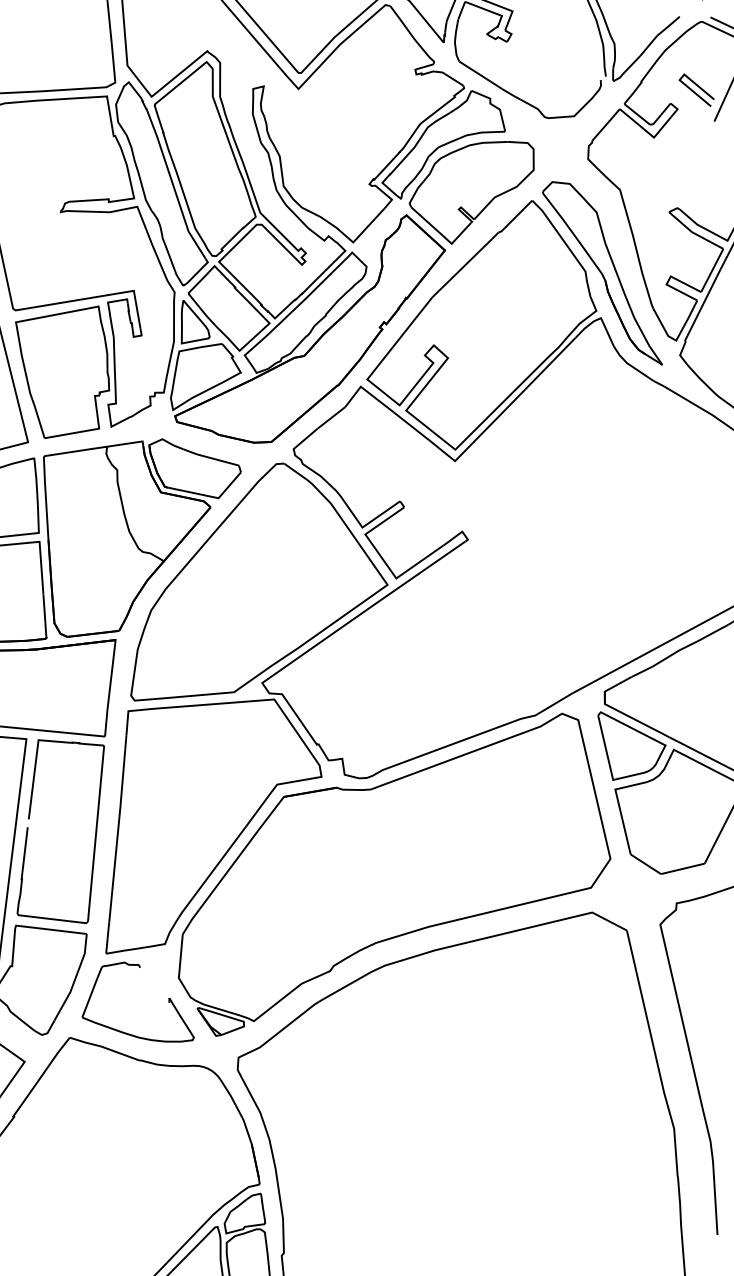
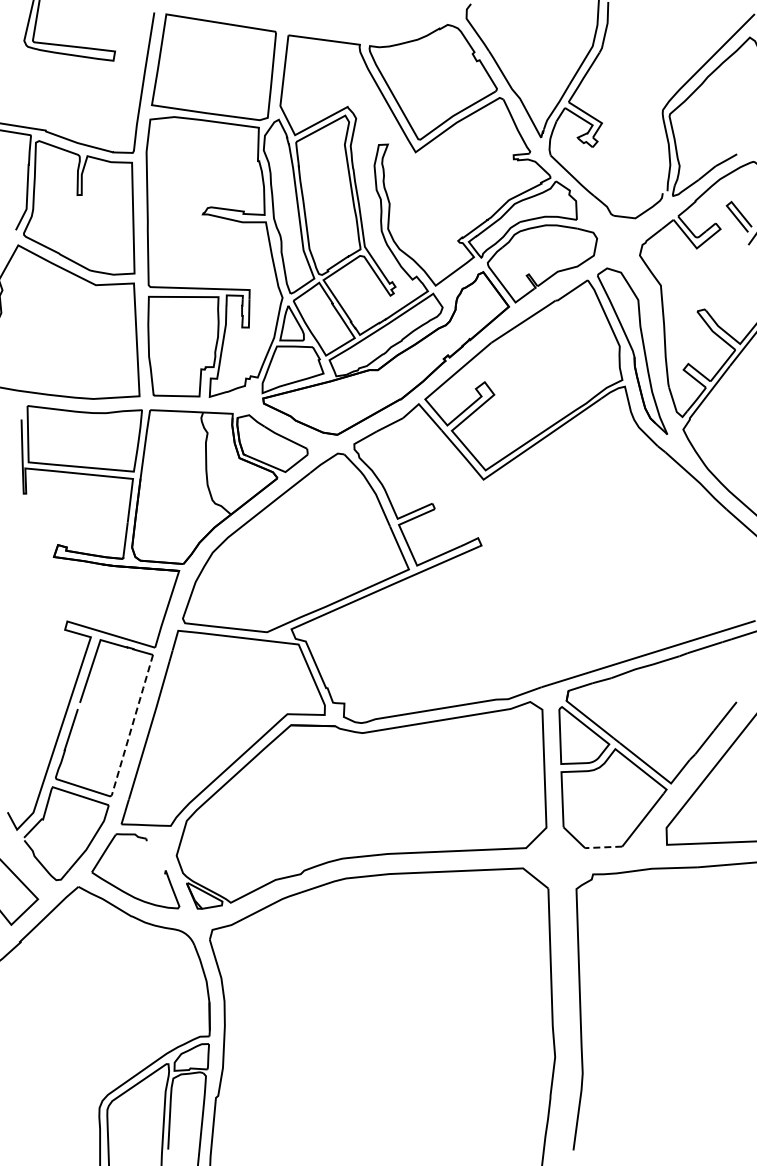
line: (96, 832) -> (132, 724), solid -> dashed
line: (682, 869) -> (603, 847), solid -> dashed

